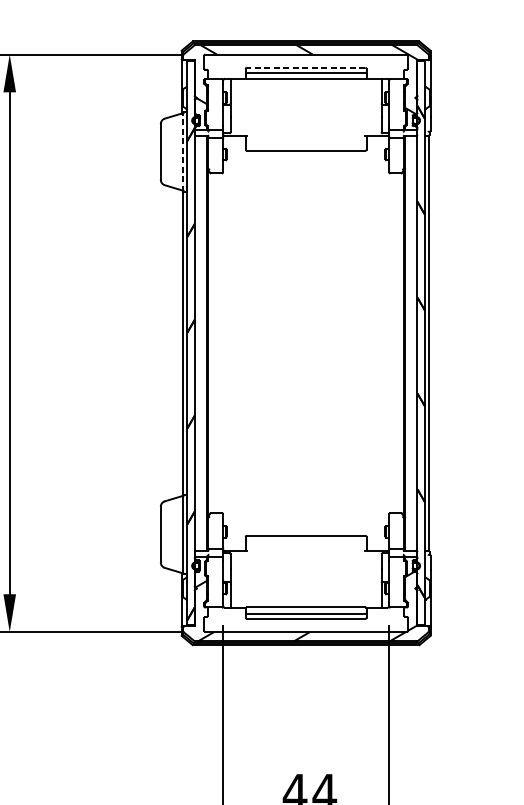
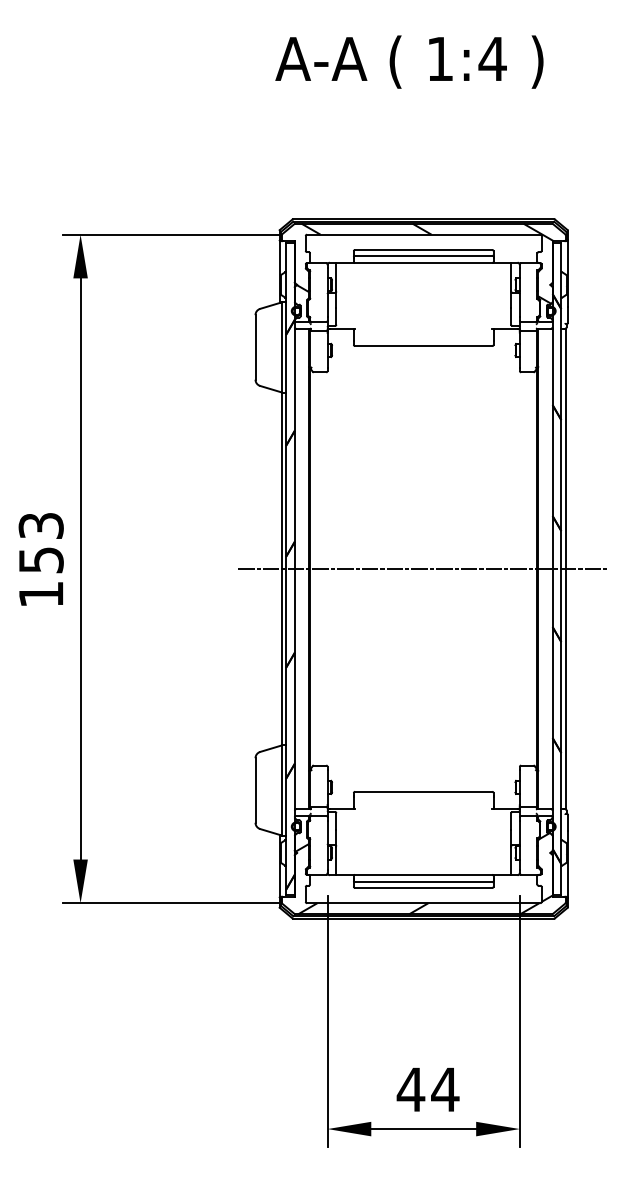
line: (305, 67) -> (423, 249), dashed -> solid
line: (183, 152) -> (281, 347), dashed -> solid
line: (305, 342) -> (423, 568), added

